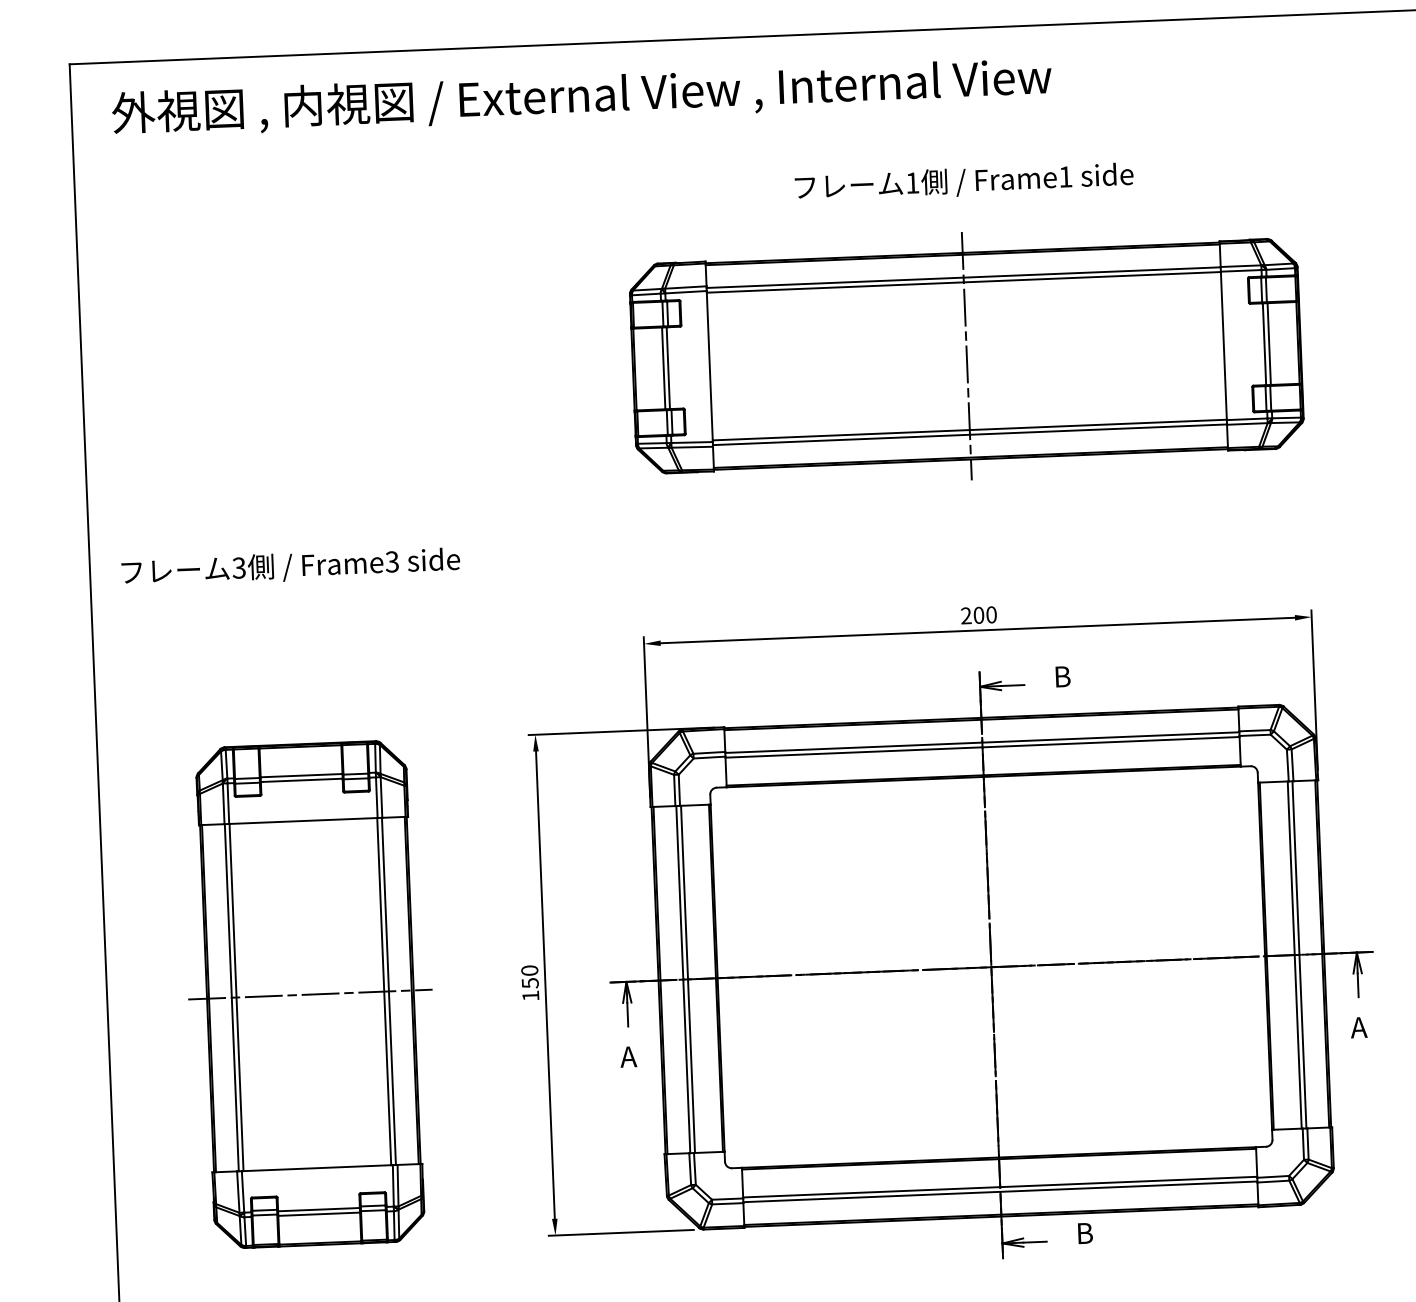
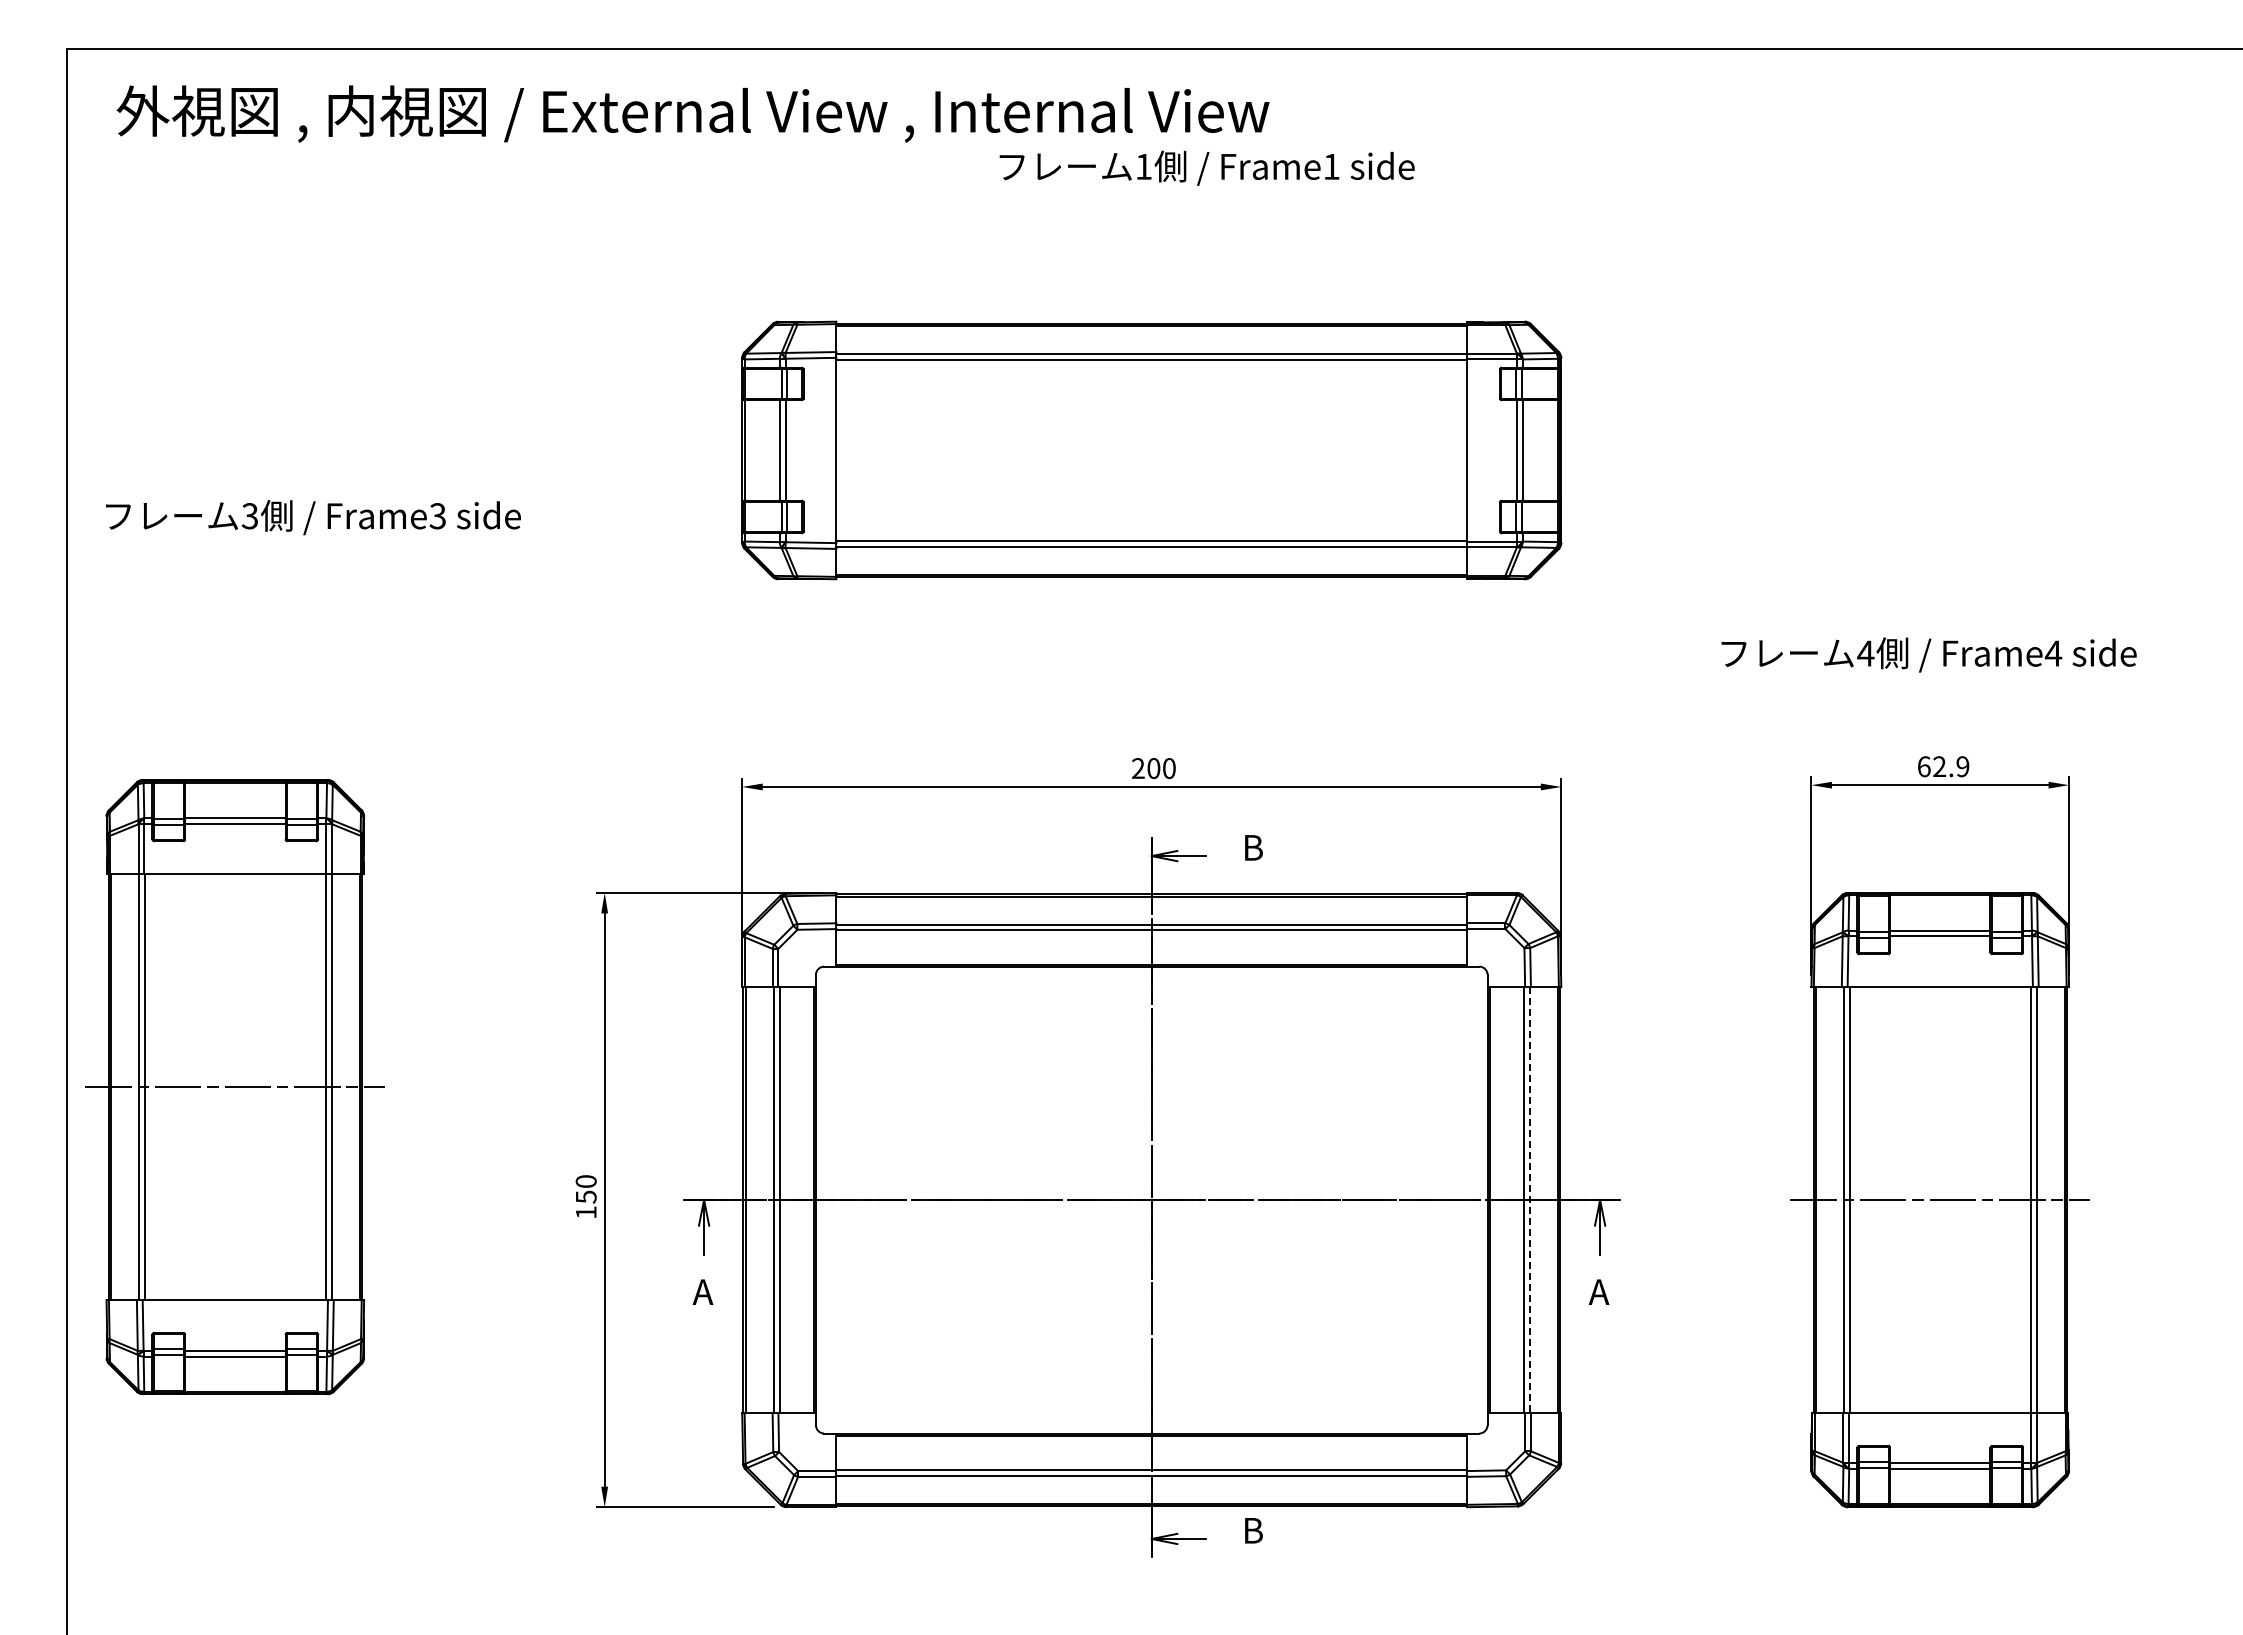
text: (963, 181) -> (1206, 167), moved
line: (966, 356) -> (1151, 450), removed
text: (290, 567) -> (313, 517), moved
line: (1299, 955) -> (1529, 1200), solid -> dashed
part: (309, 994) -> (234, 1086), moved

